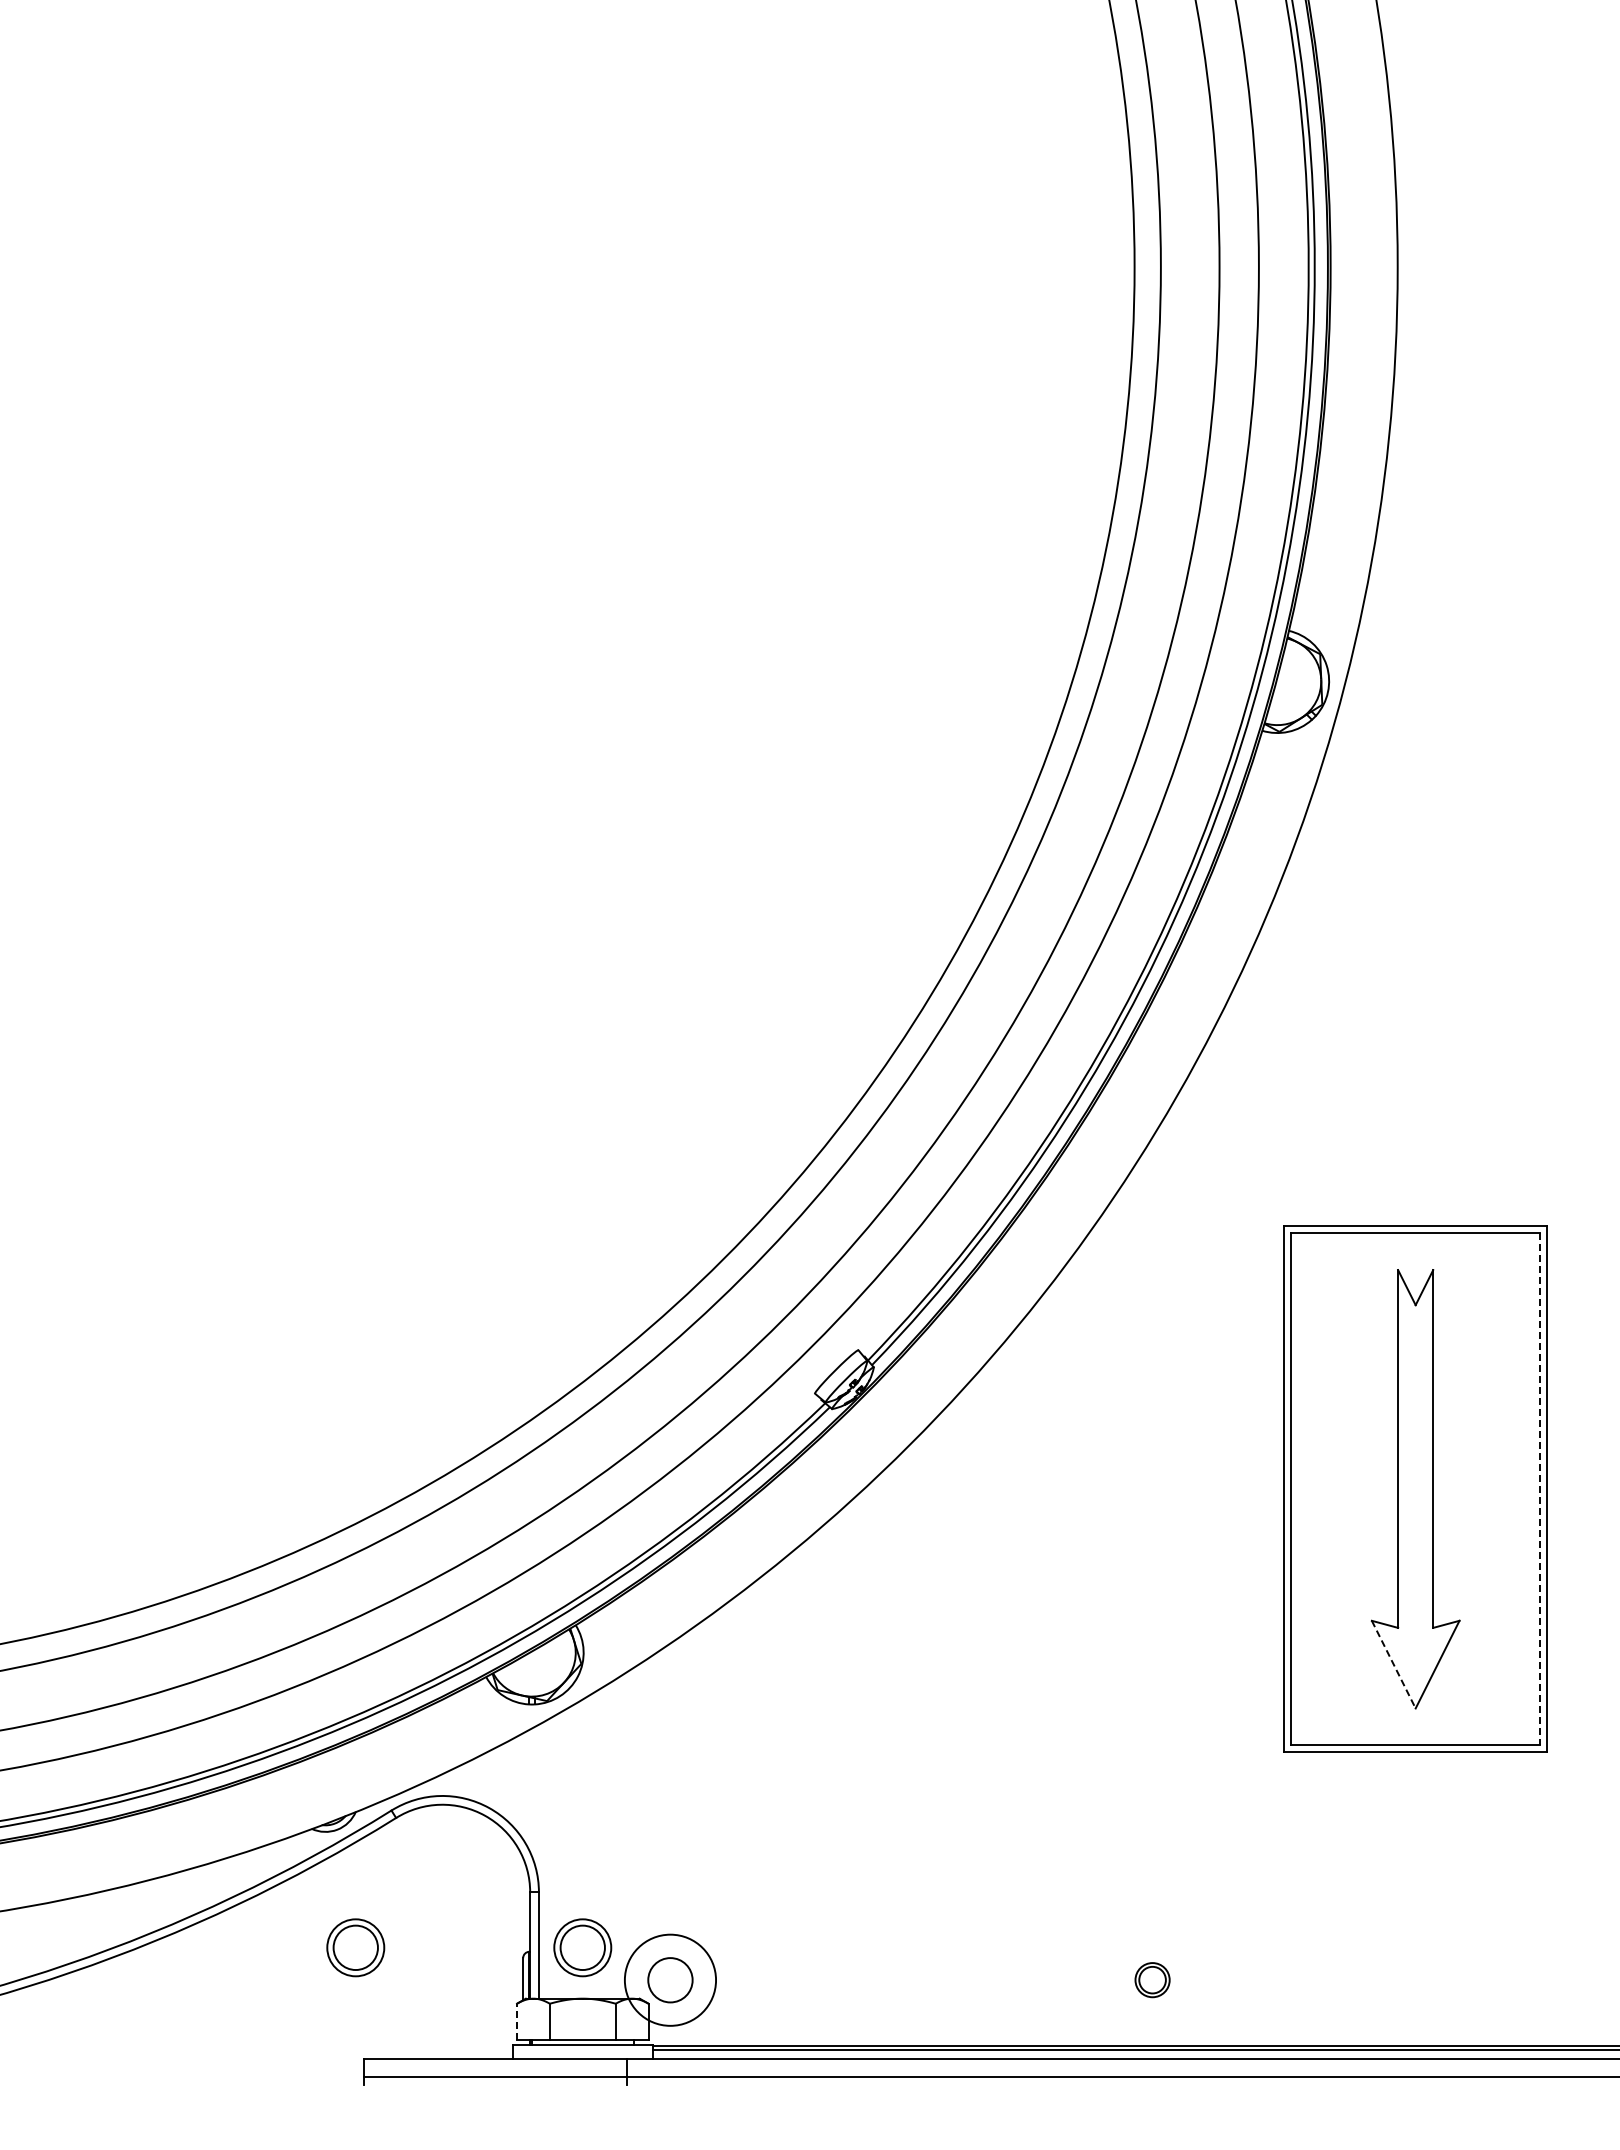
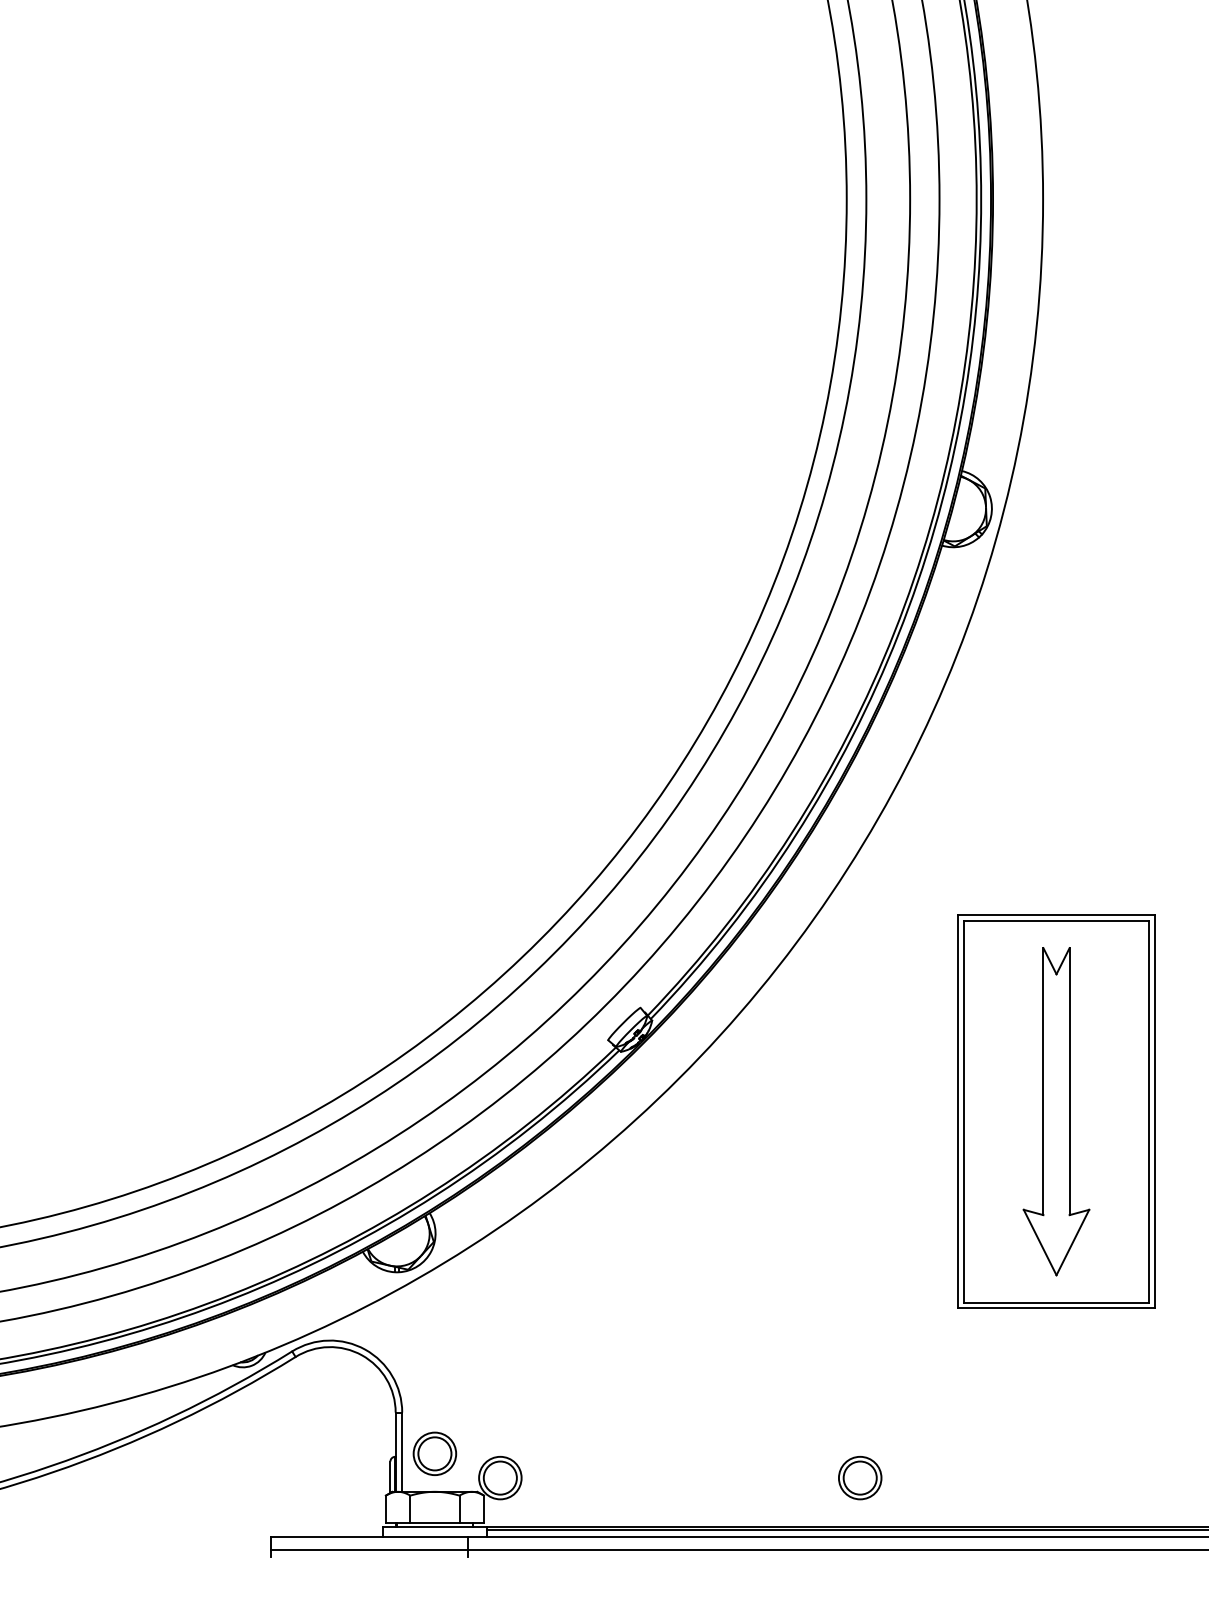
line: (1540, 1489) -> (1149, 1111), dashed -> solid
line: (1393, 1665) -> (1039, 1243), dashed -> solid
part: (355, 1947) -> (265, 1453), removed
circle: (669, 1979) -> (499, 1477), size x0.62
part: (1152, 1979) -> (860, 1477), size x1.67
line: (517, 2021) -> (386, 1508), dashed -> solid

